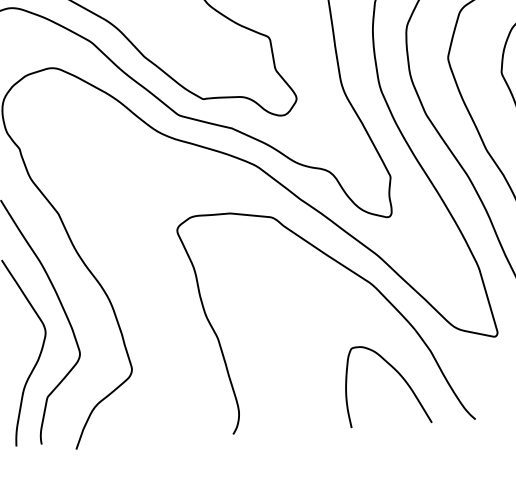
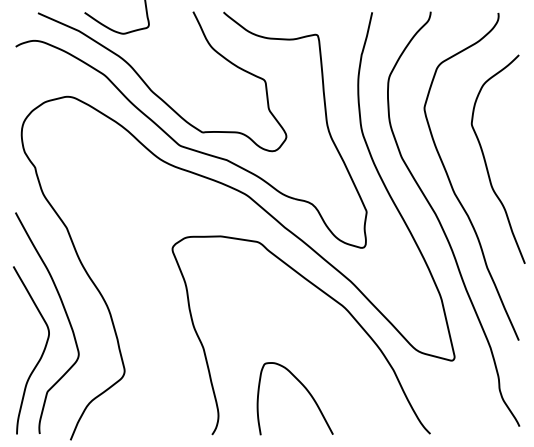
curve: (397, 373) -> (304, 388), moved

